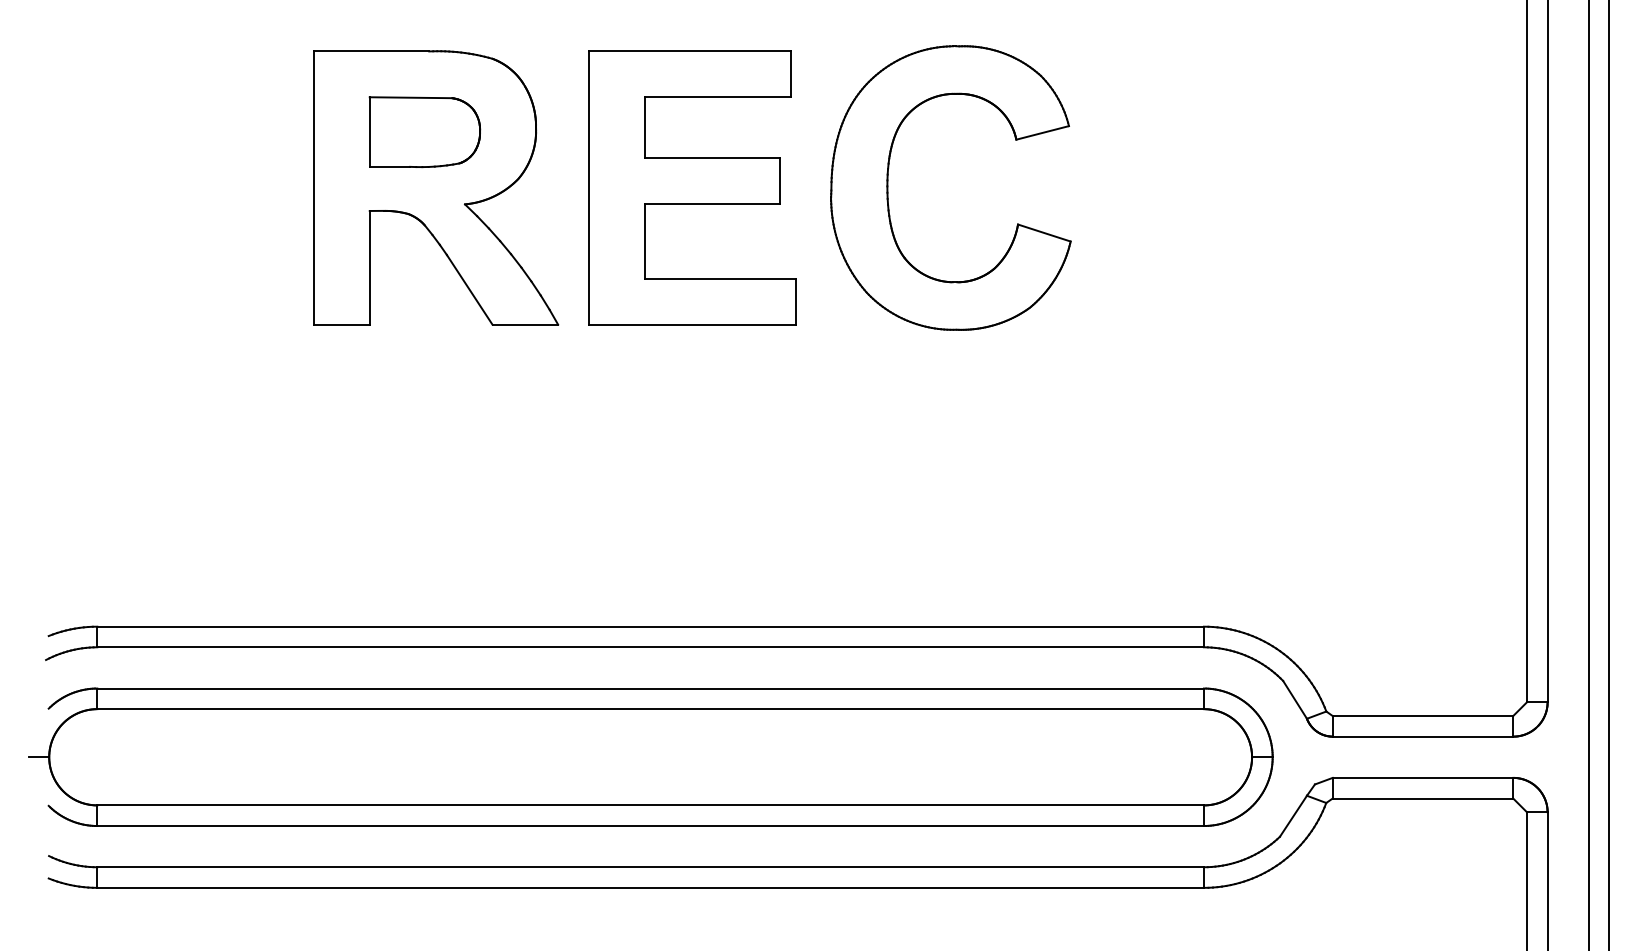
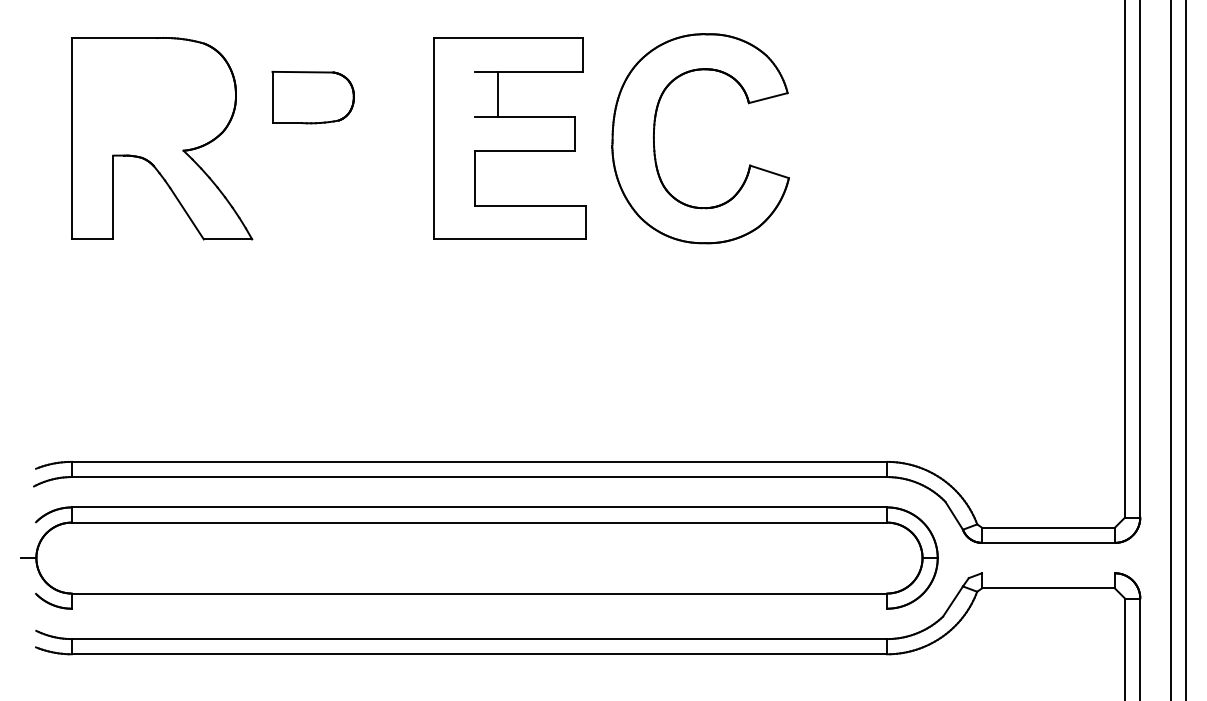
line: (644, 127) -> (497, 94), moved
part: (436, 187) -> (162, 138), moved
line: (1422, 777) -> (1048, 572), removed
line: (650, 826) -> (479, 609), removed

